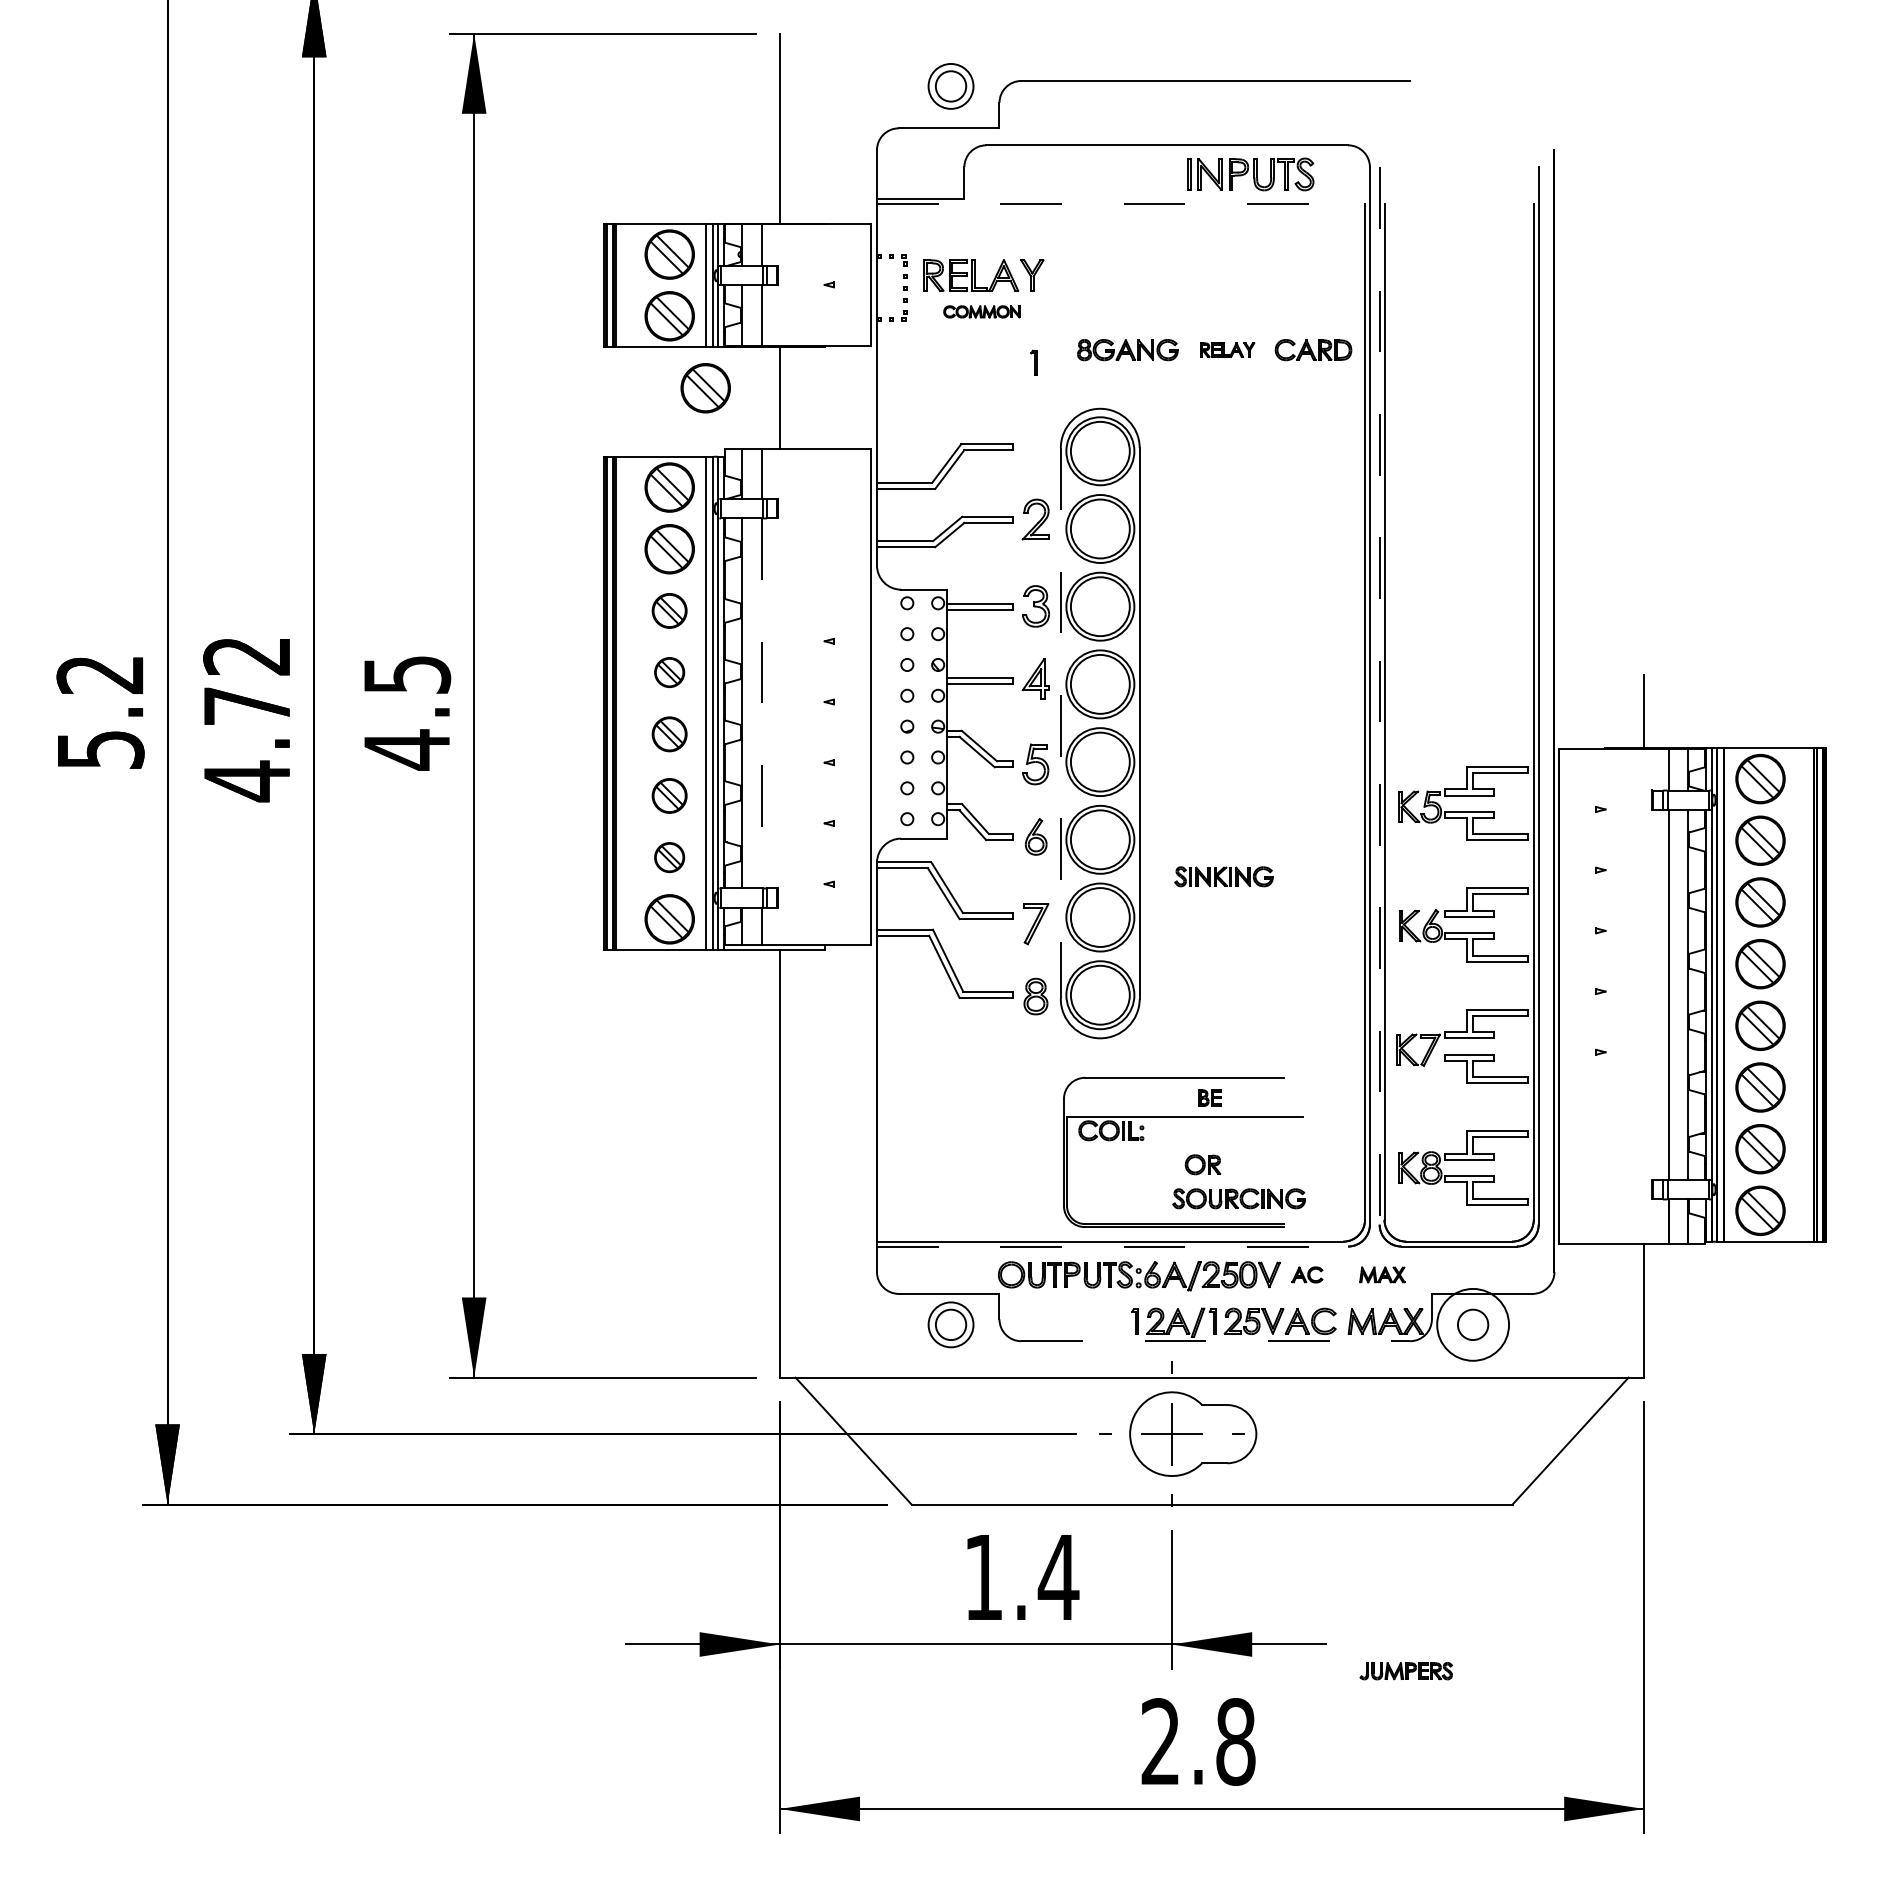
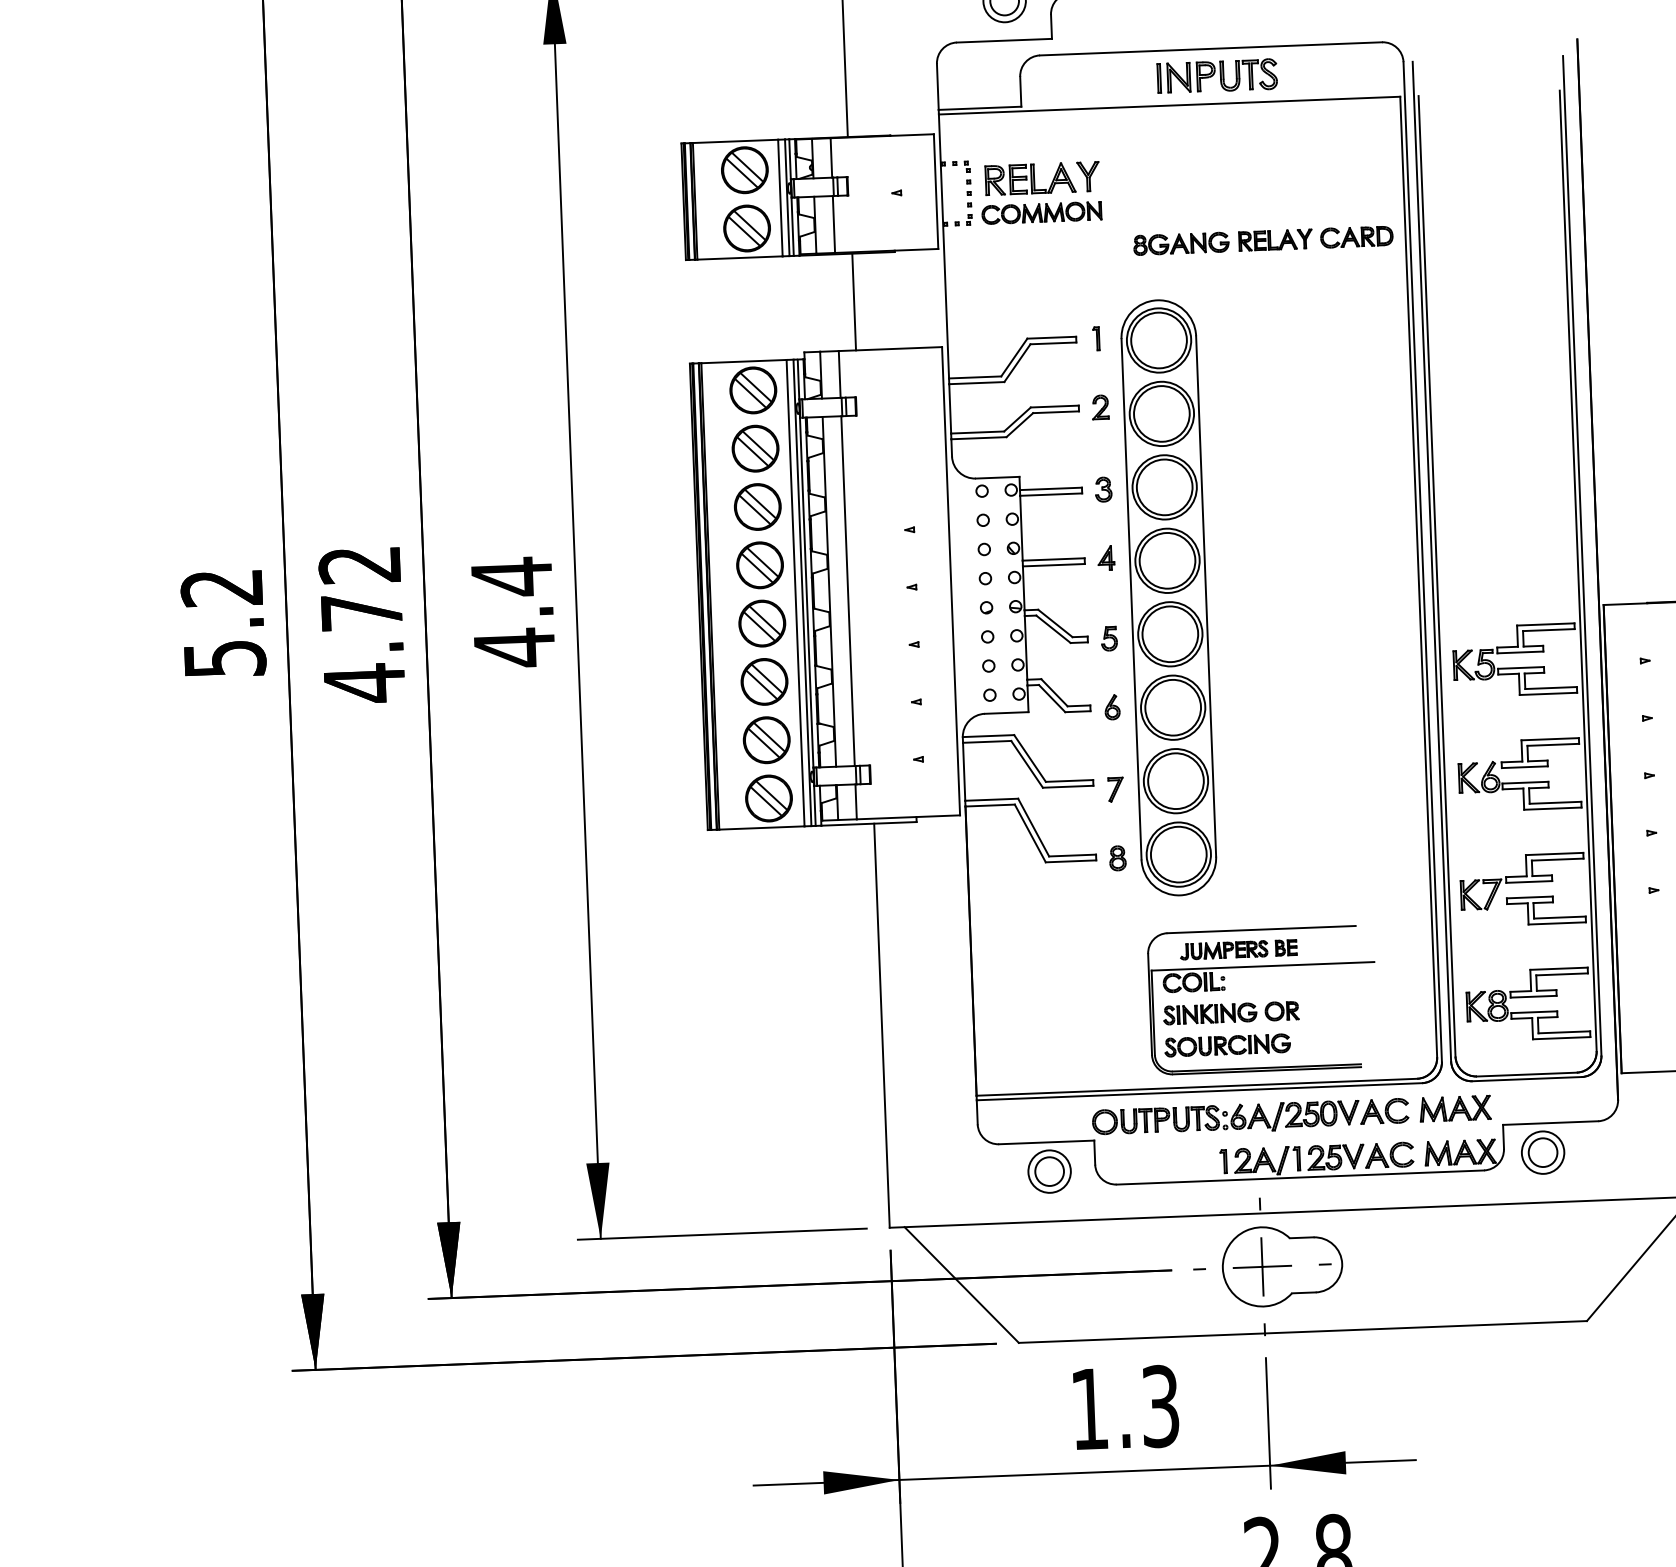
part: (1250, 174) -> (1217, 76), moved
line: (1121, 203) -> (1170, 105), dashed -> solid
part: (981, 311) -> (1041, 212), size x1.67
part: (1227, 349) -> (1275, 239), size x1.43
part: (1033, 362) -> (1095, 338), moved
part: (705, 388) -> (783, 295), removed
part: (1035, 519) -> (1100, 407), size x0.62
part: (1035, 606) -> (1103, 489), size x0.62
part: (669, 610) -> (757, 506), size x1.43
part: (669, 672) -> (759, 565), size x1.67
text: (407, 674) -> (512, 576), 4.5 -> 4.4
part: (1035, 678) -> (1105, 557), size x0.62
line: (1379, 695) -> (1431, 561), dashed -> solid
line: (761, 703) -> (847, 591), dashed -> solid
line: (1060, 724) -> (1131, 600), dashed -> solid
part: (669, 734) -> (762, 623), size x1.43
part: (1035, 764) -> (1109, 638), size x0.62
part: (669, 795) -> (764, 681), size x1.43
part: (1036, 836) -> (1112, 706), size x0.71
part: (669, 857) -> (766, 740), size x1.67
part: (1223, 876) -> (1209, 1013), moved
part: (1036, 923) -> (1115, 789), size x0.62
part: (1035, 996) -> (1117, 858), size x0.71
part: (1239, 1198) -> (1227, 1045), moved
line: (1112, 1246) -> (1199, 1091), dashed -> solid
part: (1307, 1274) -> (1384, 1111), size x1.67
part: (1382, 1274) -> (1455, 1108), size x1.67
circle: (1472, 1324) -> (1542, 1152), size x0.62
line: (1216, 1341) -> (1301, 1177), dashed -> solid
text: (1058, 1577) -> (1160, 1406), 1.4 -> 1.3
part: (1405, 1671) -> (1223, 950), moved

